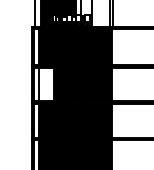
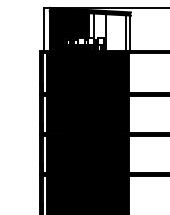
fill: (45, 84) -> (55, 114), added

